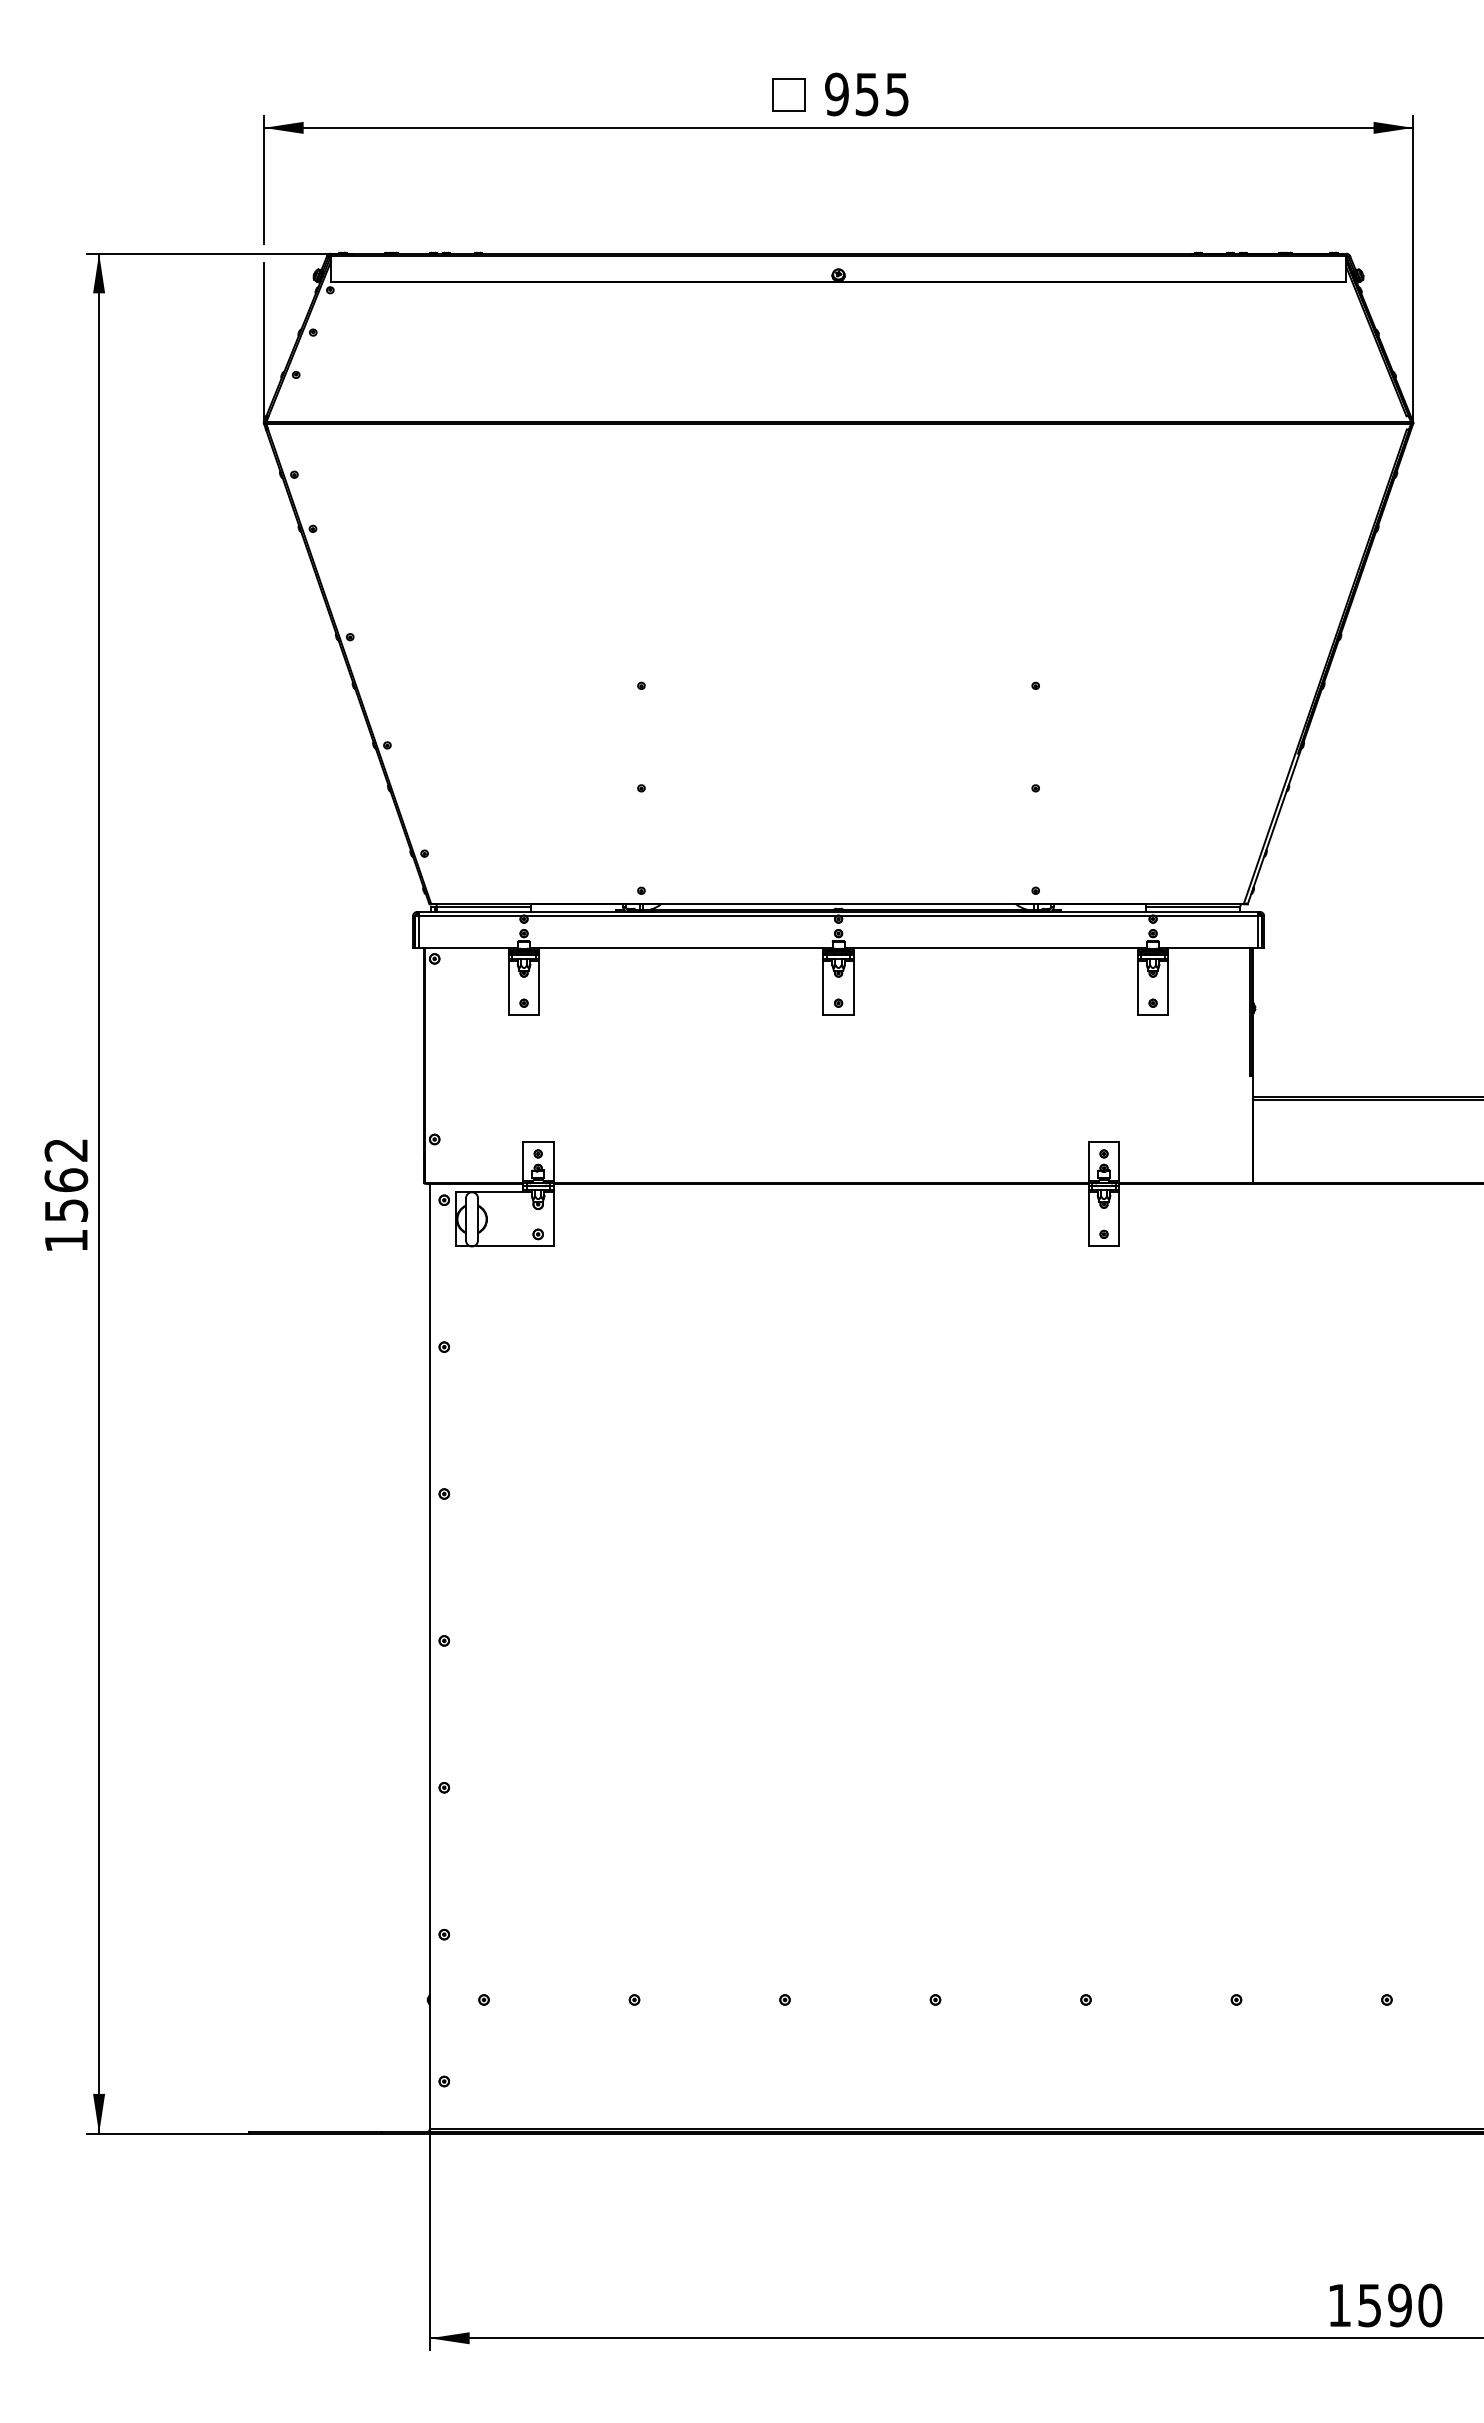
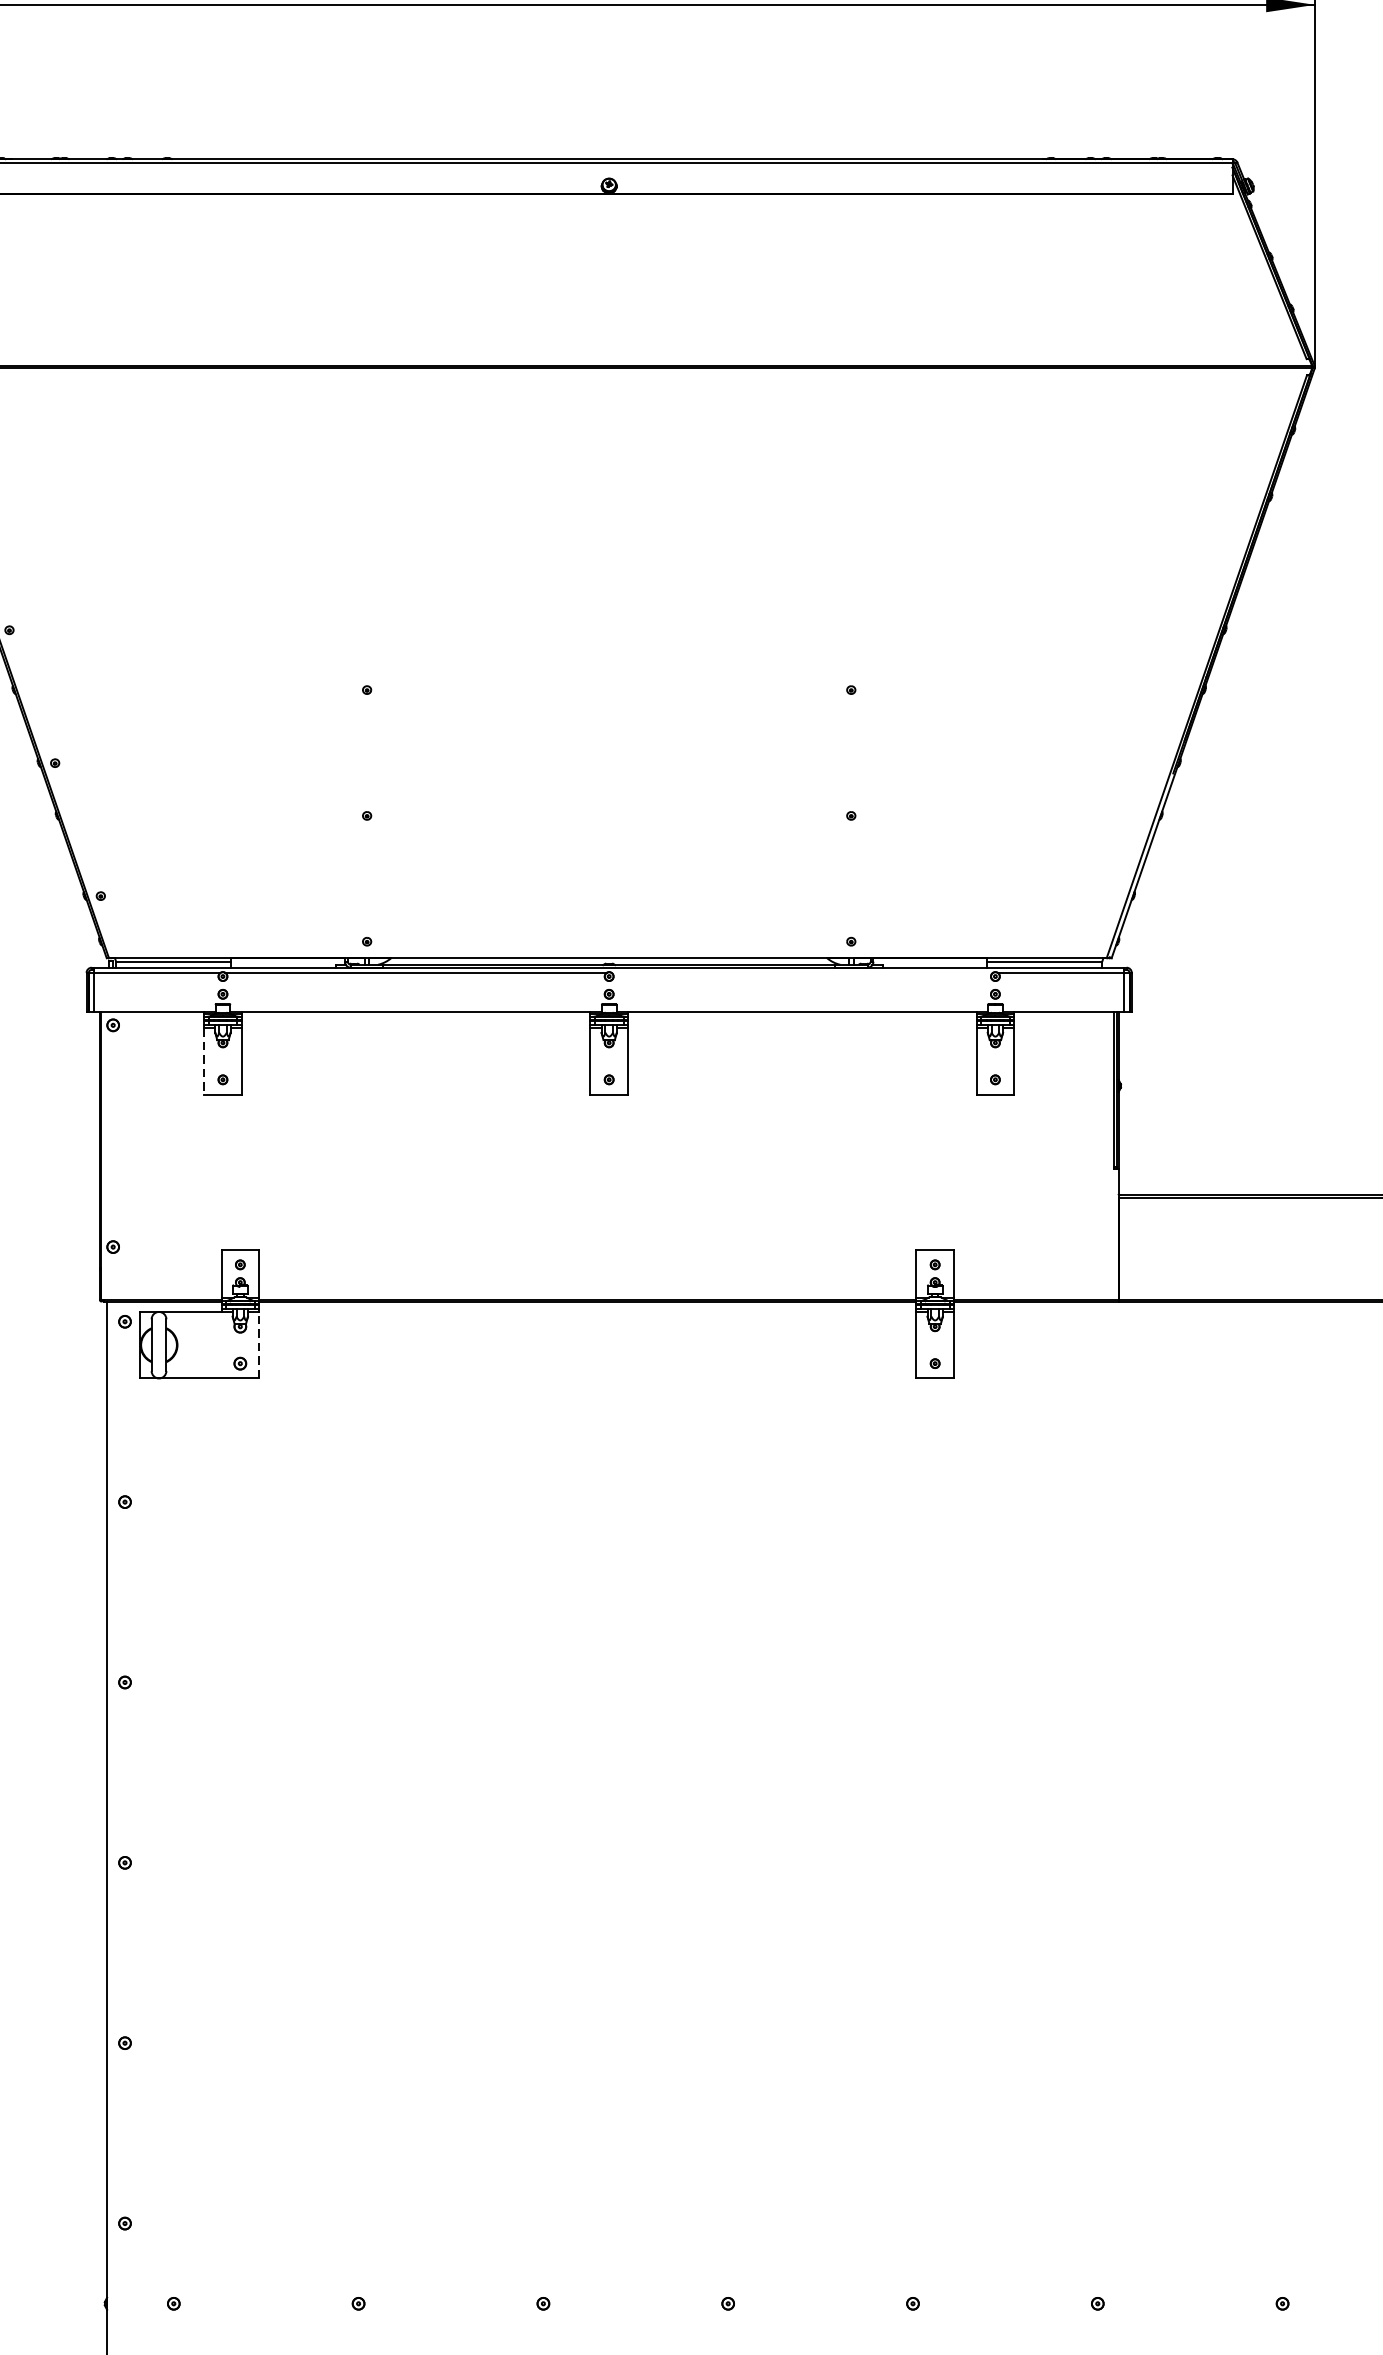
line: (995, 916) -> (801, 973), removed
line: (508, 988) -> (203, 1061), solid -> dashed
line: (553, 1218) -> (259, 1344), solid -> dashed

